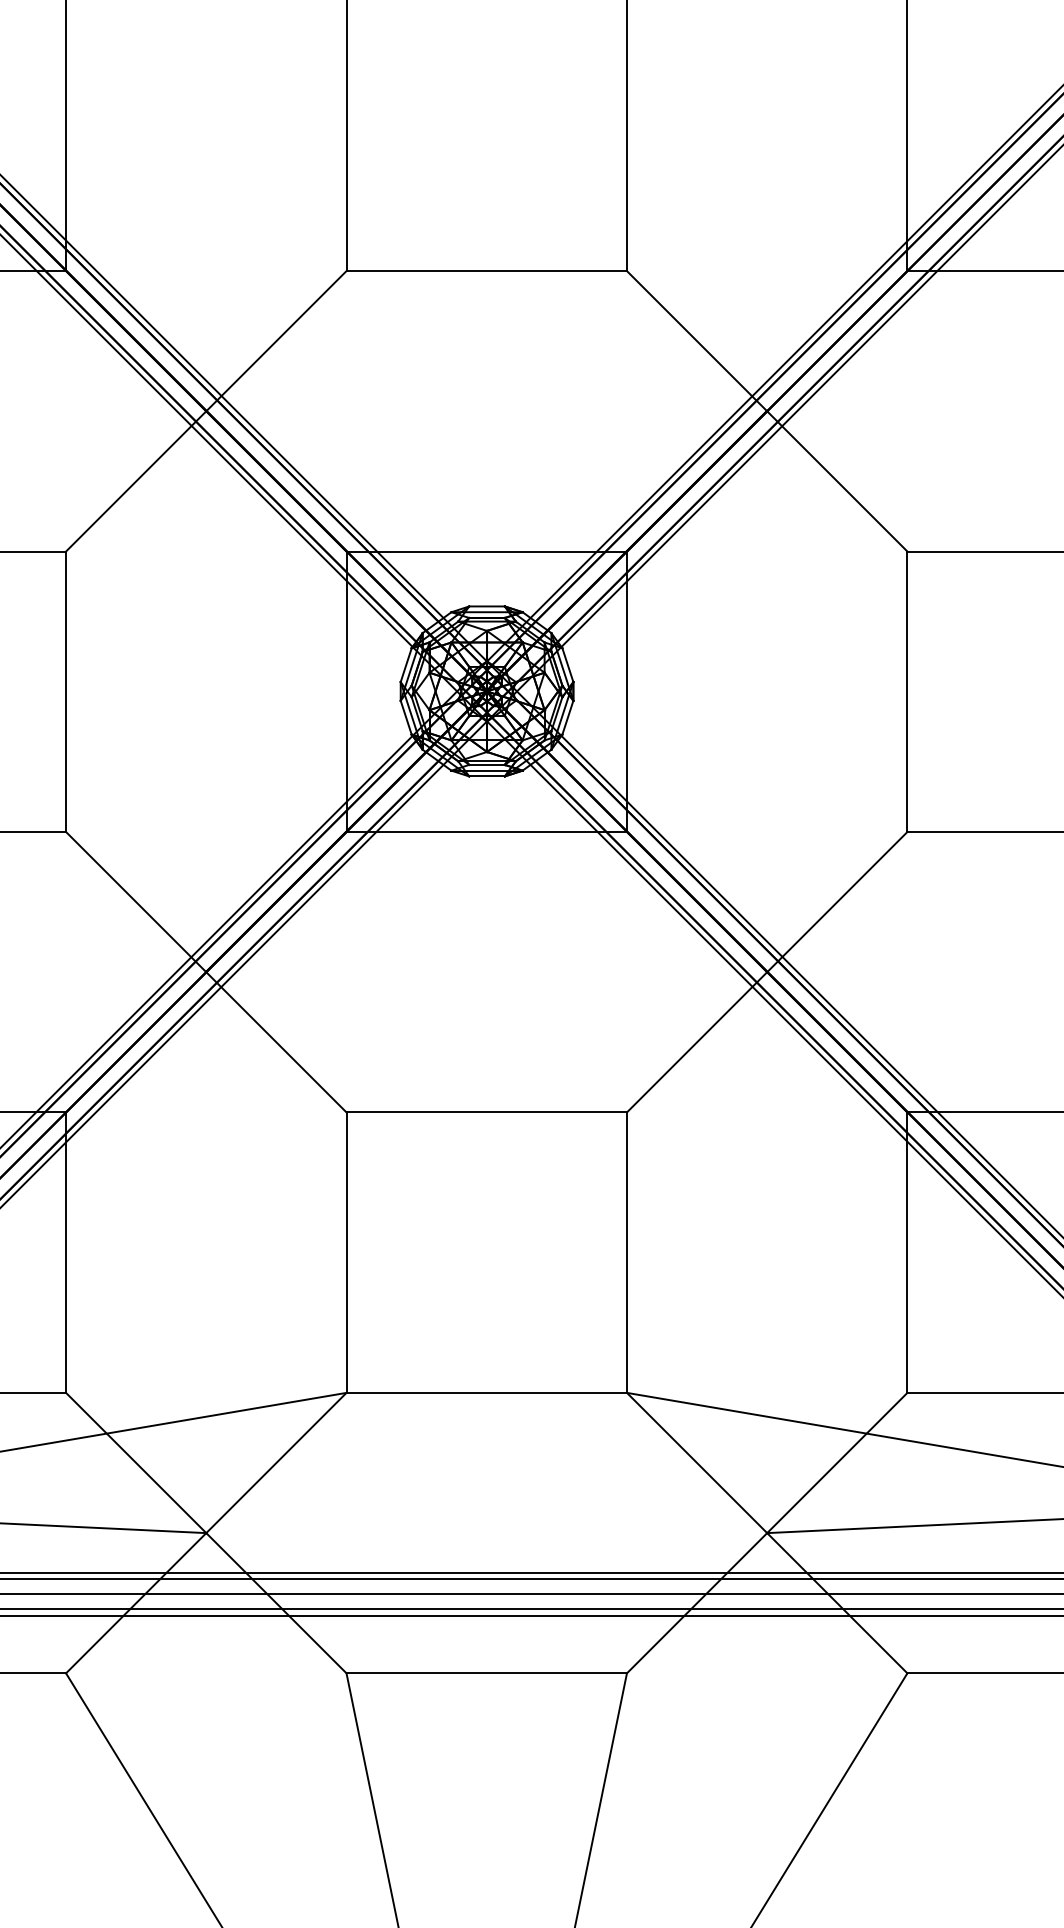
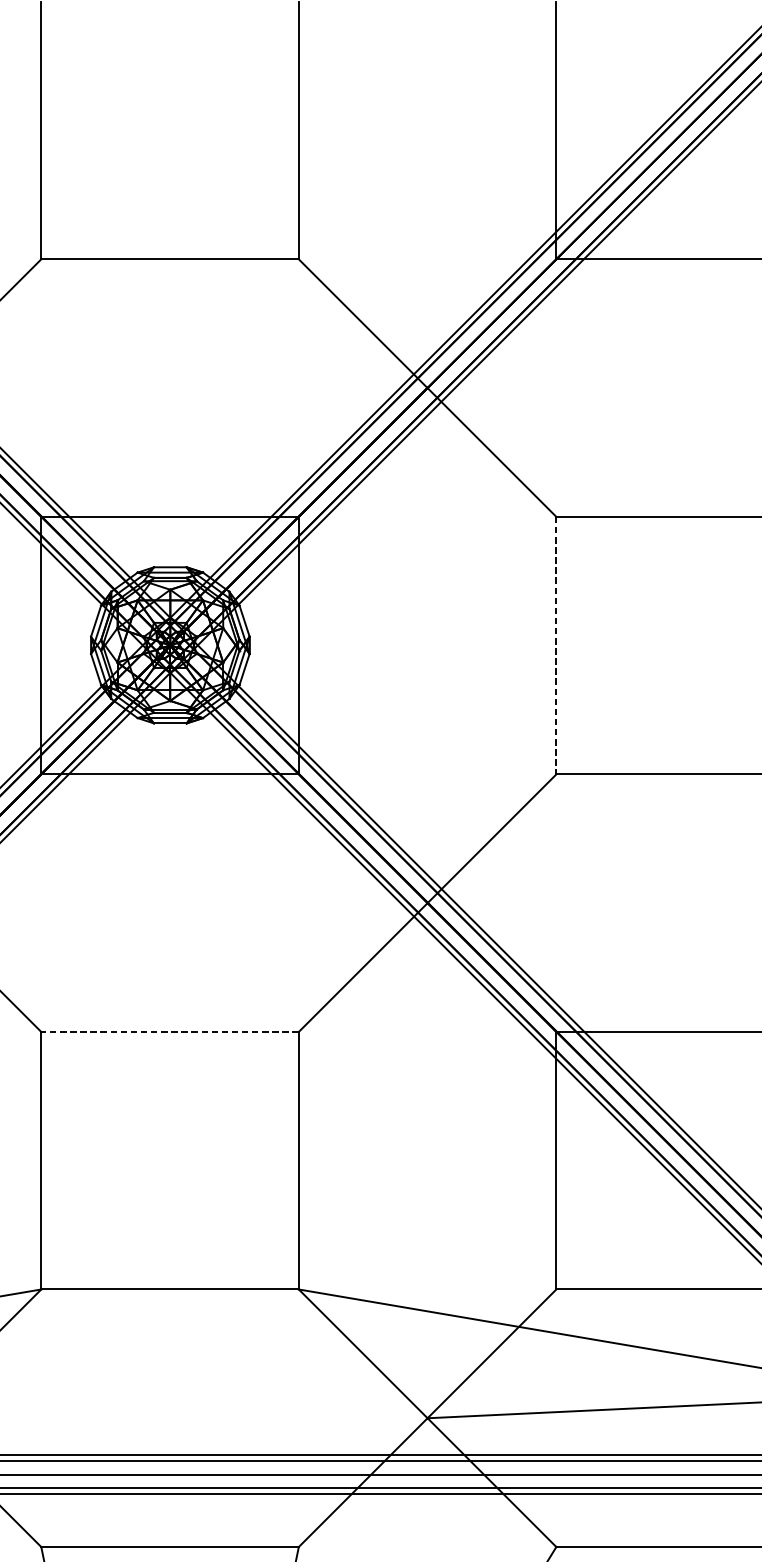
line: (907, 692) -> (556, 646), solid -> dashed
line: (486, 1112) -> (169, 1032), solid -> dashed

